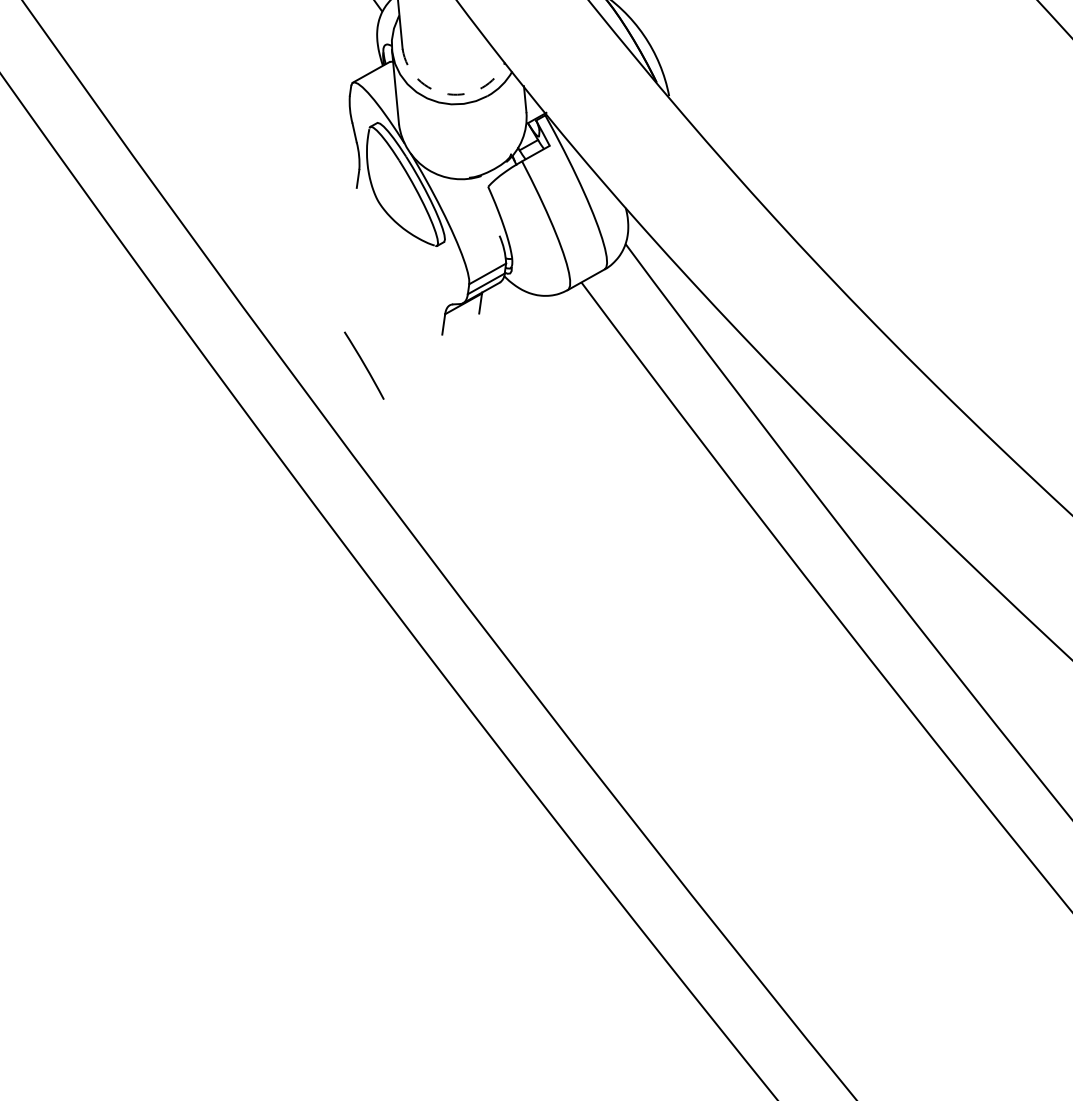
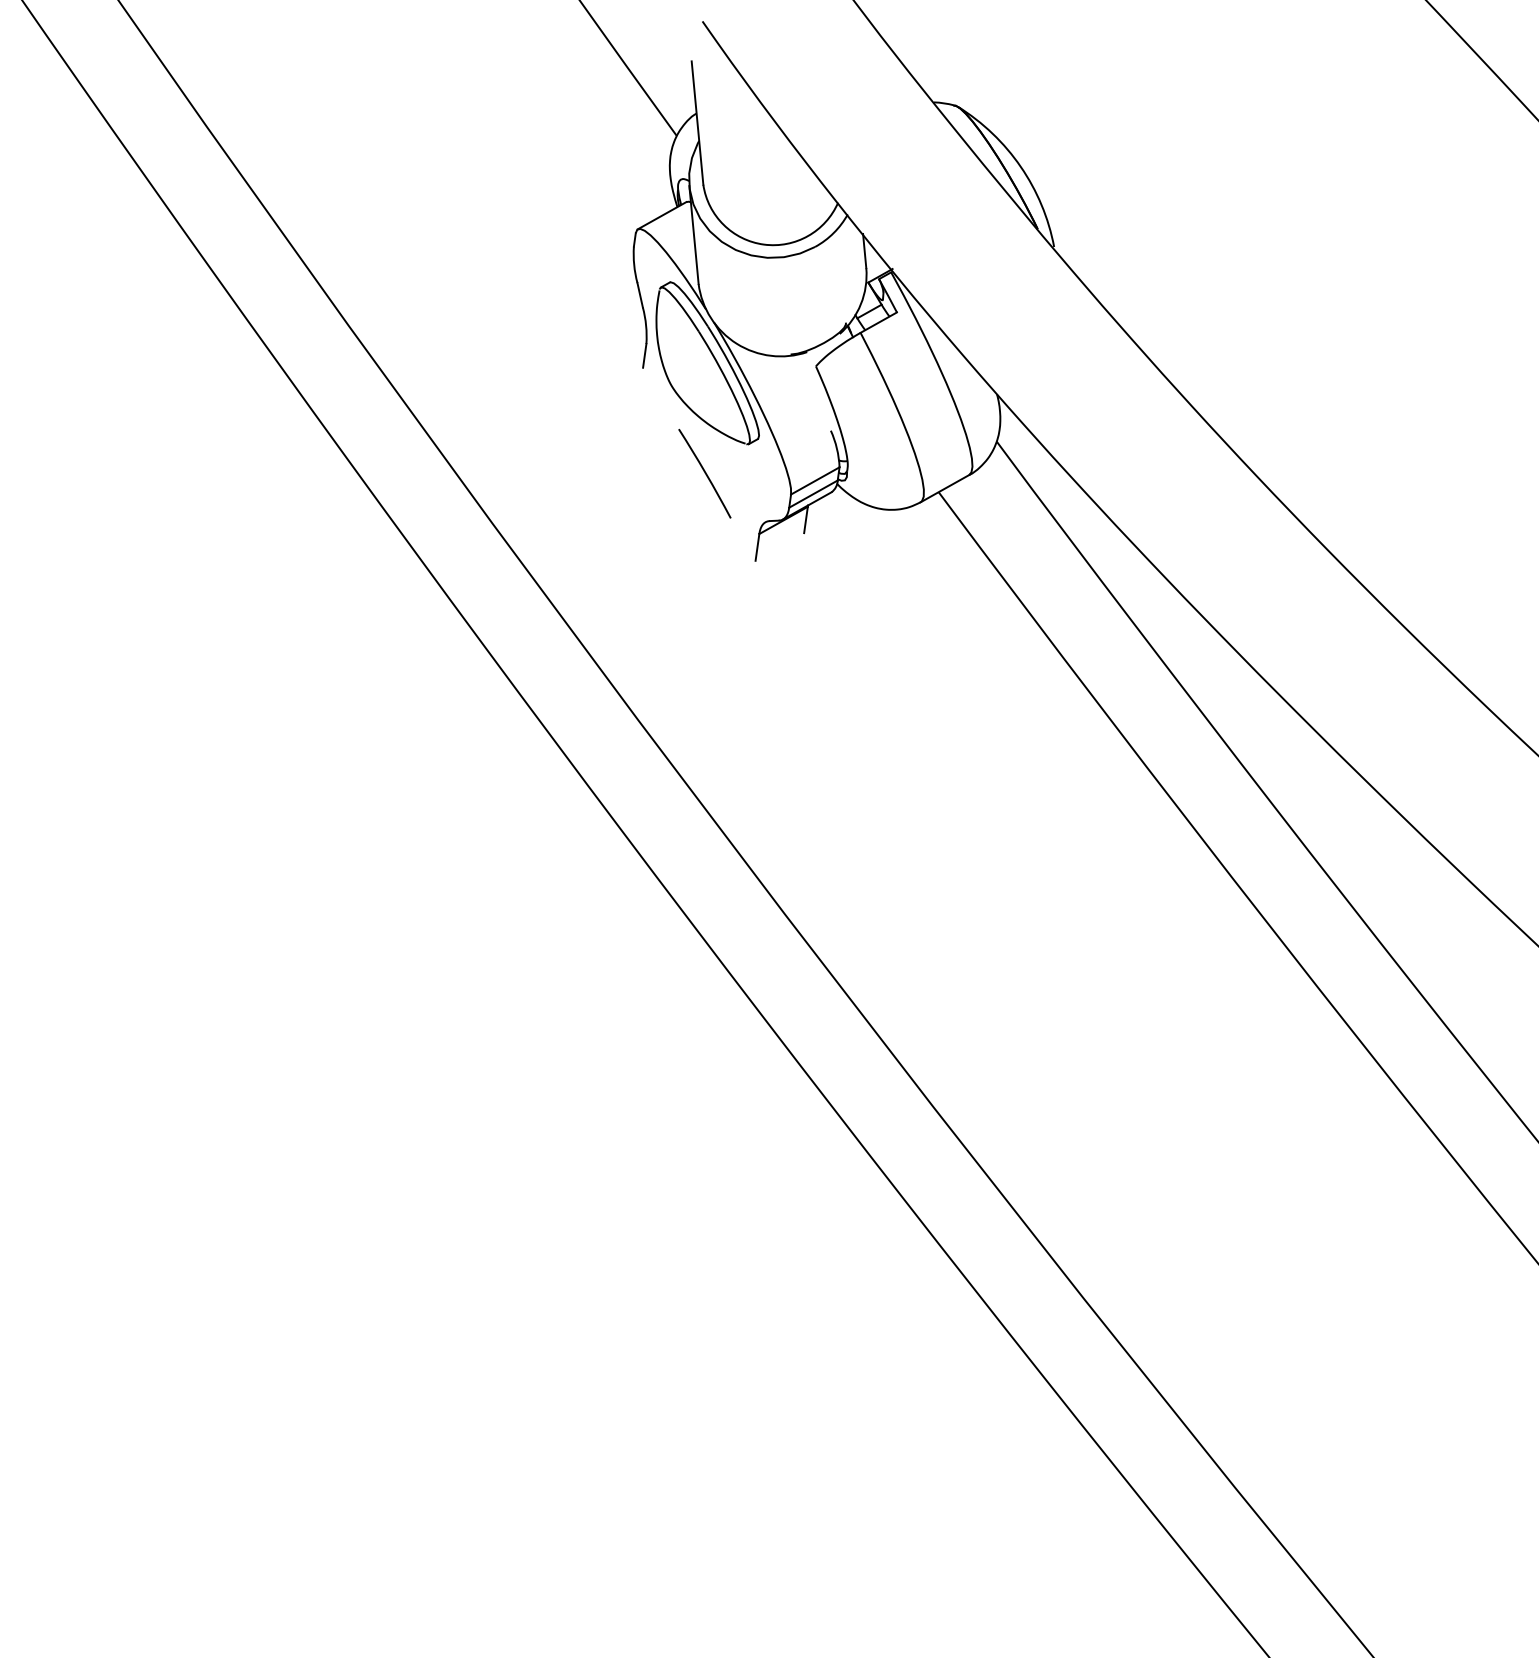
arc: (449, 94) -> (764, 244), dashed -> solid
arc: (363, 365) -> (704, 473), moved

